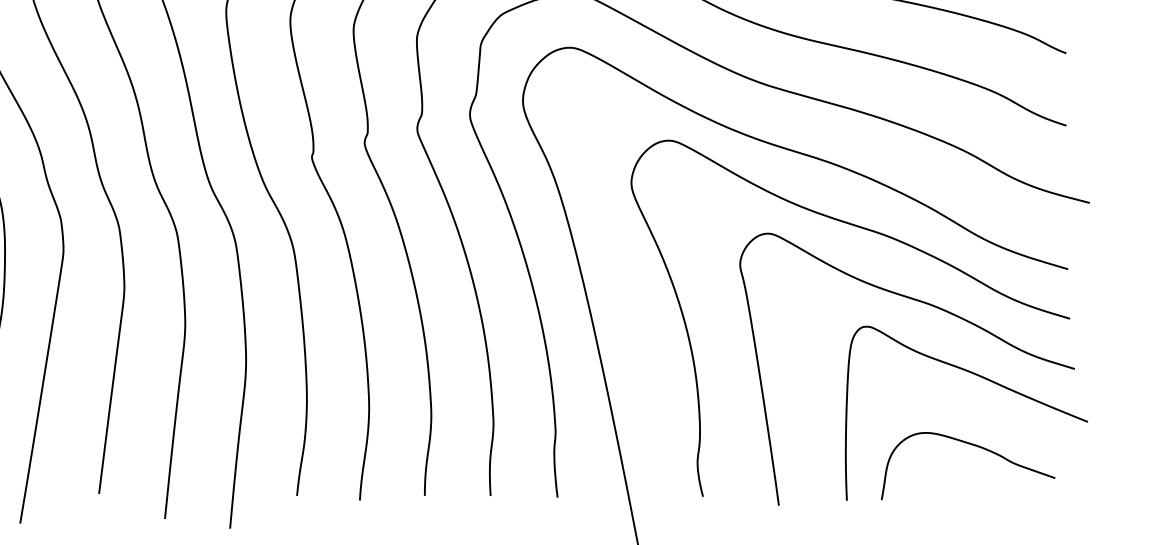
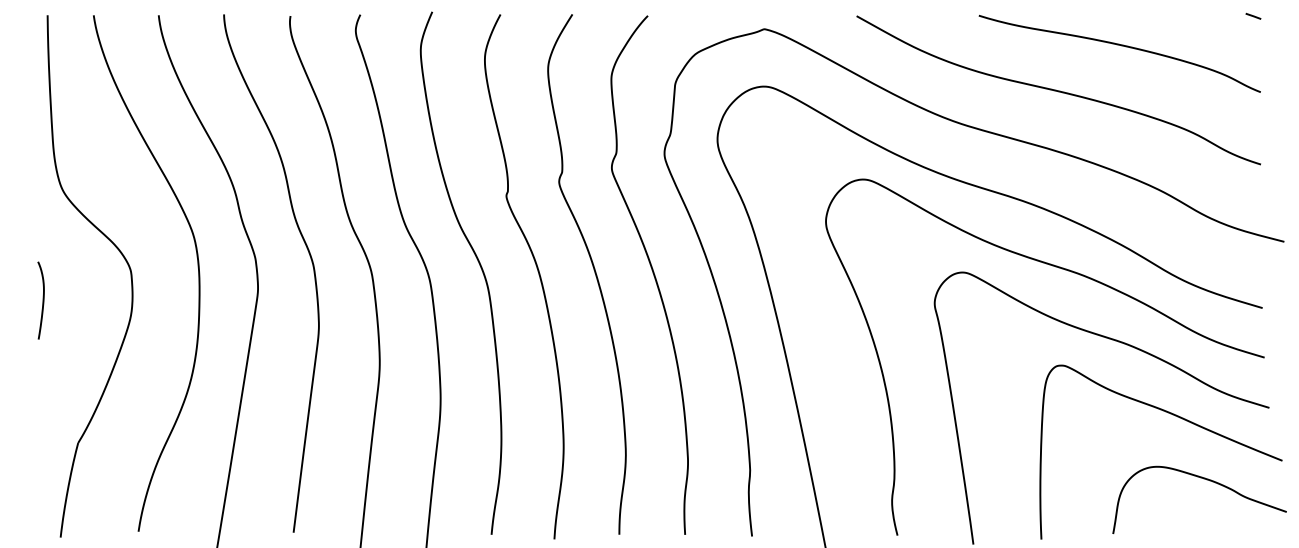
curve: (974, 446) -> (1206, 480), moved

